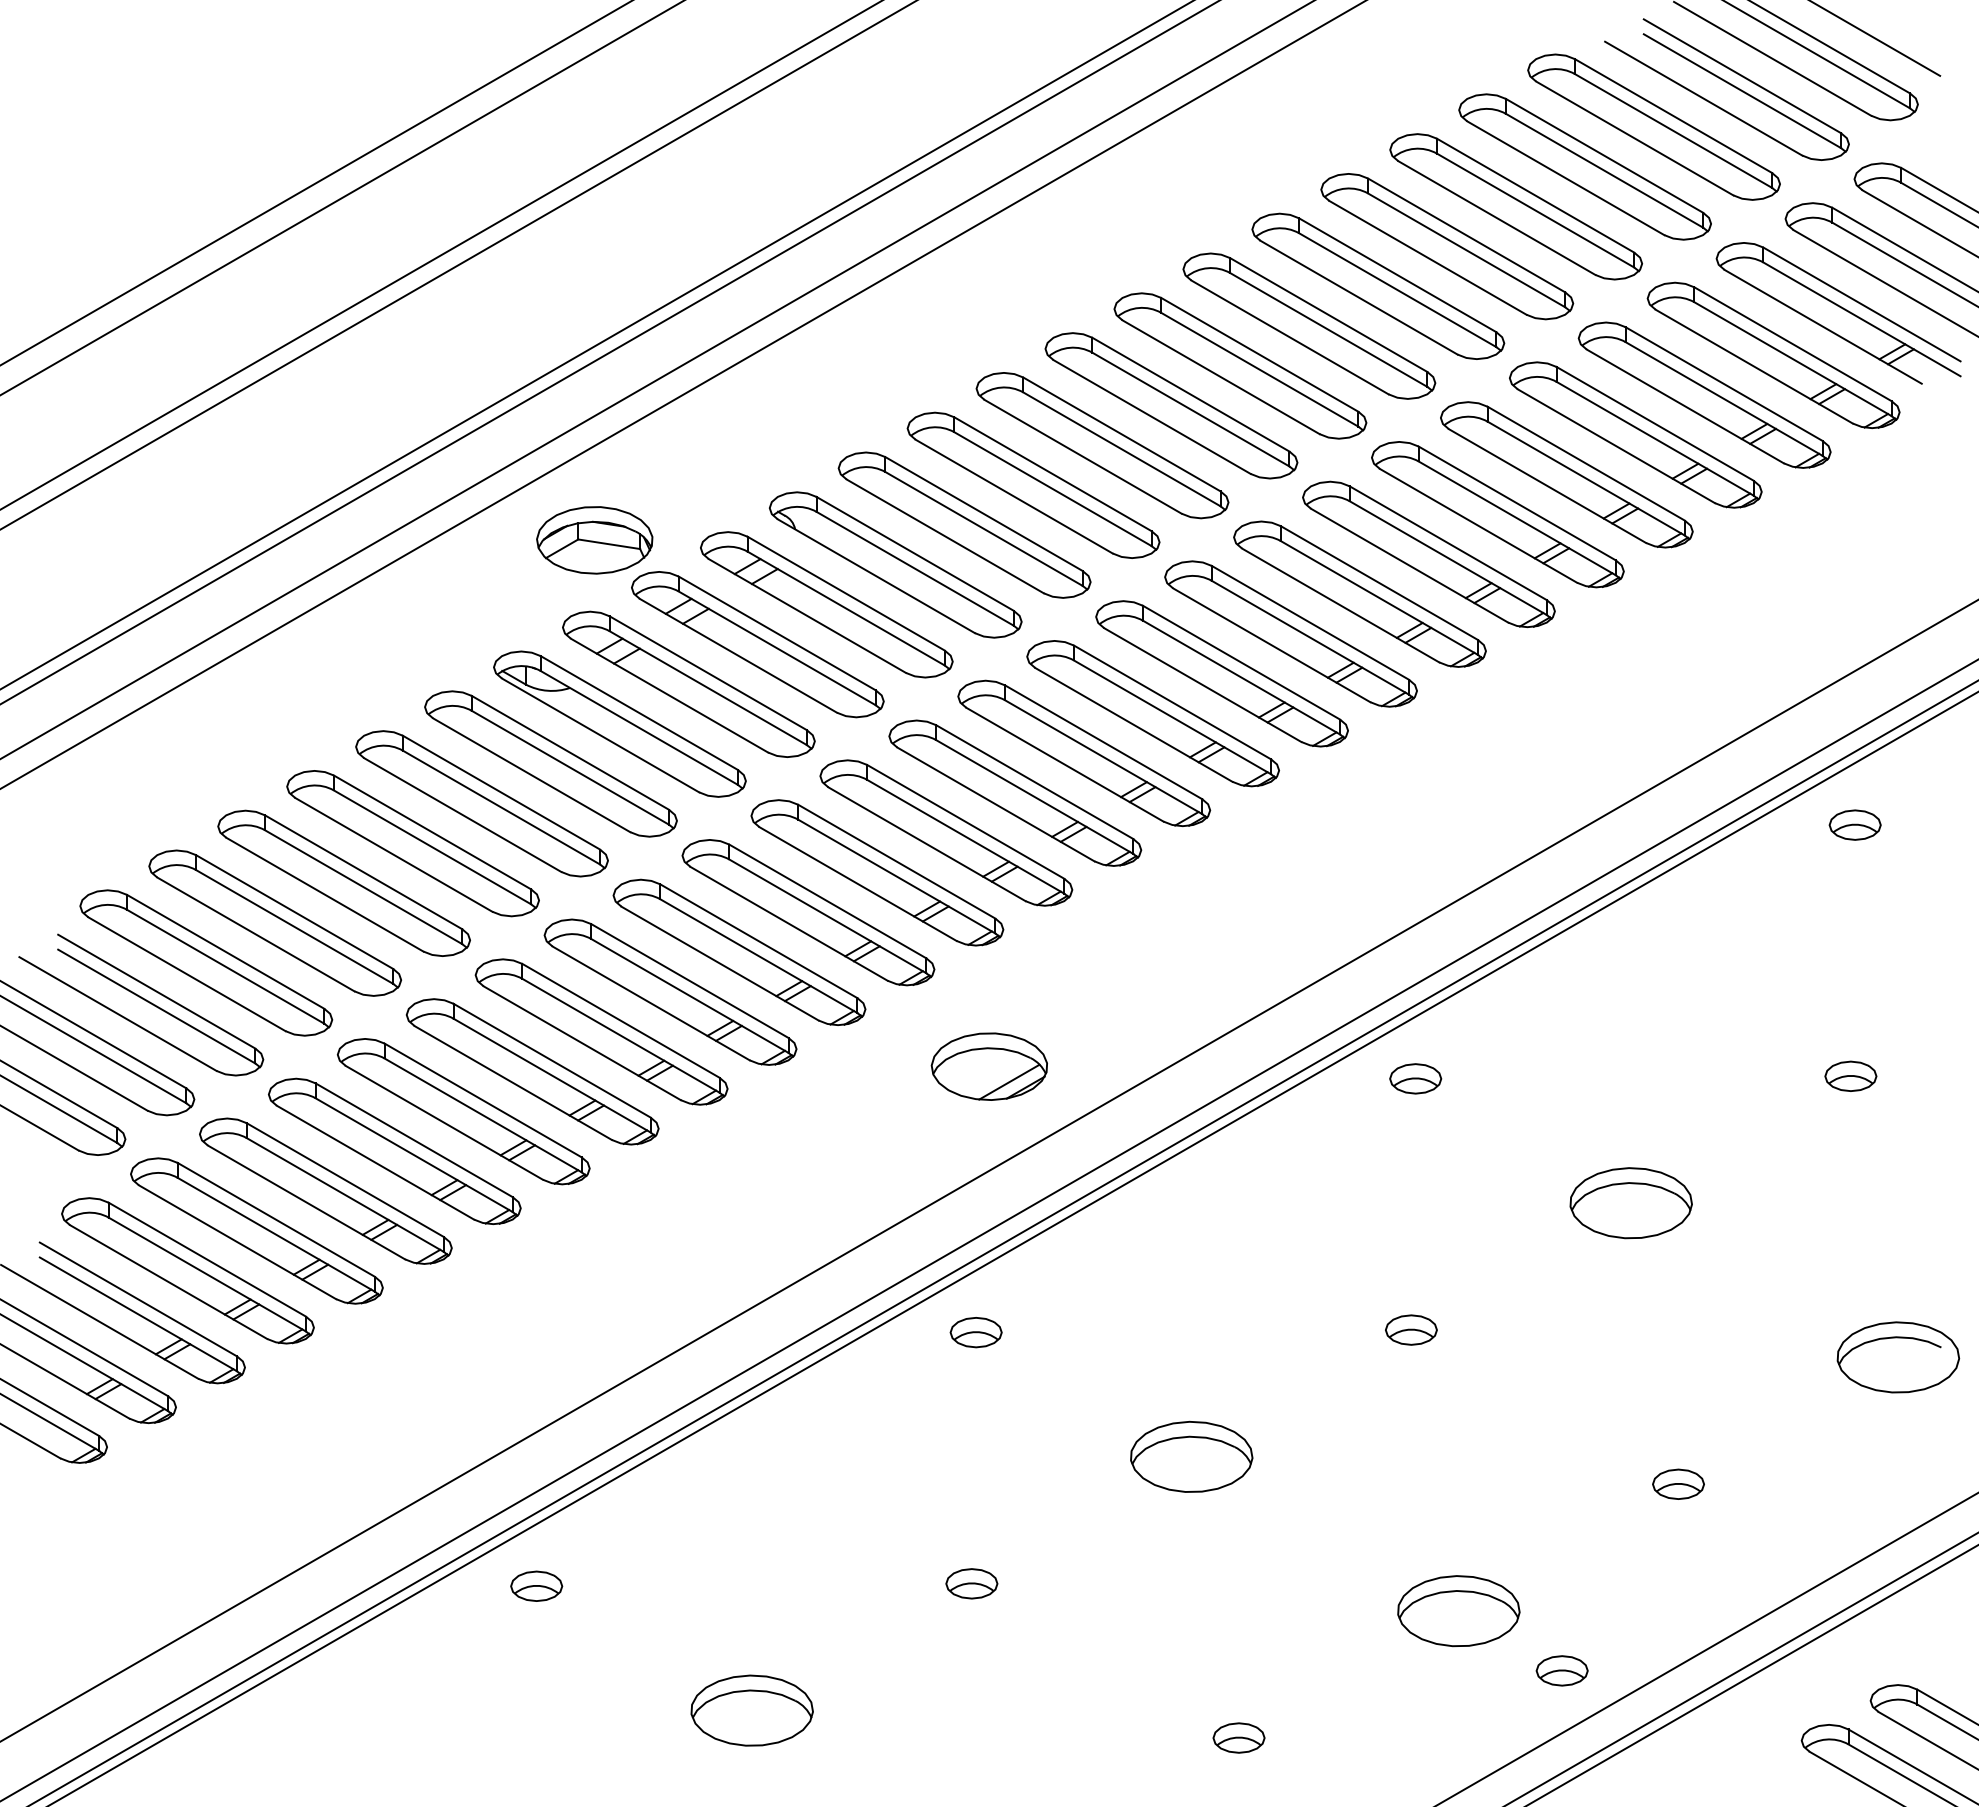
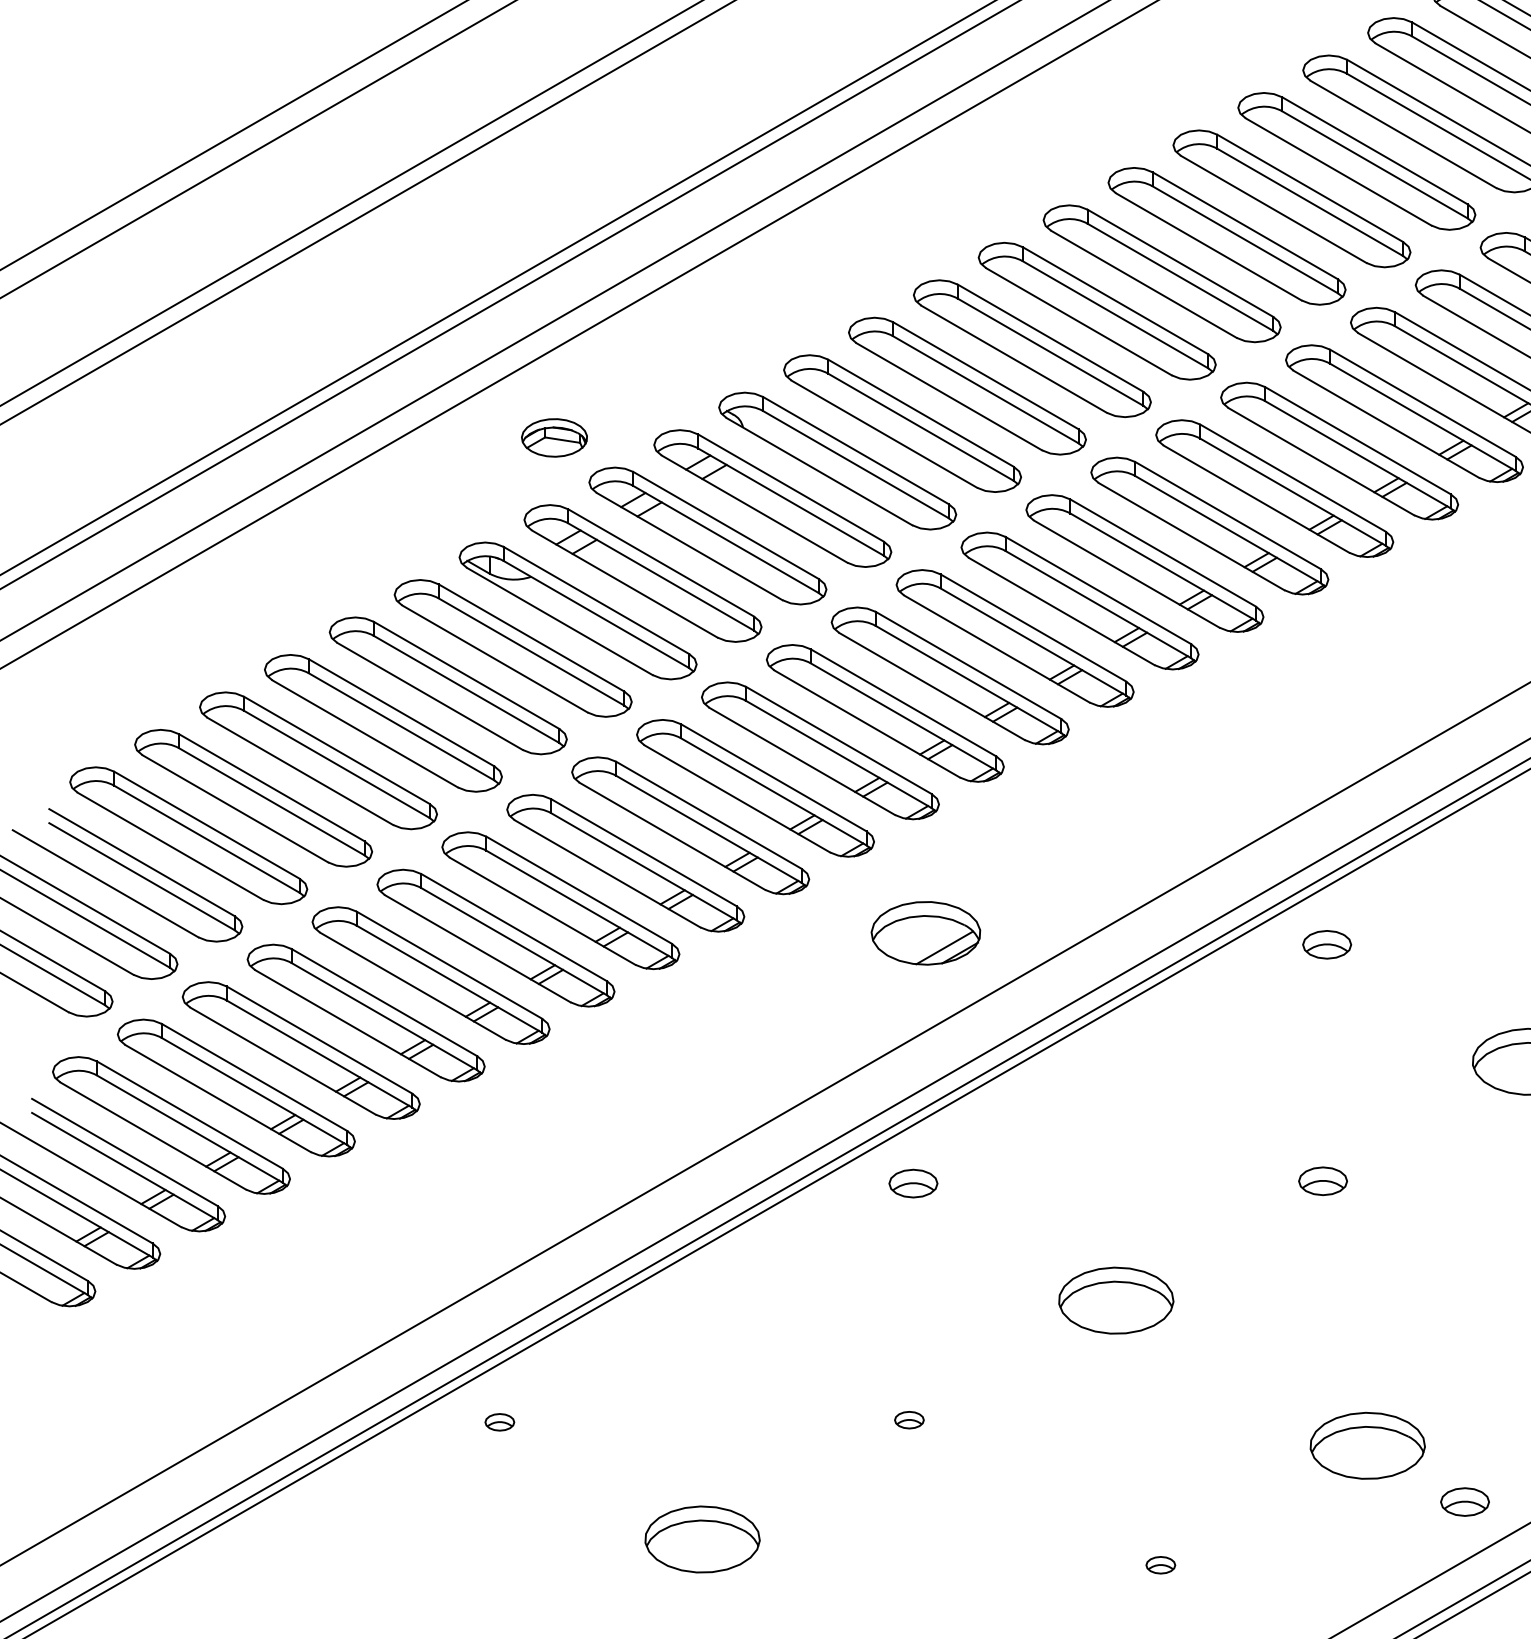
part: (594, 540) -> (554, 438), size x0.6
part: (971, 1583) -> (909, 1419), size x0.6
part: (536, 1585) -> (499, 1421), size x0.6
part: (1238, 1737) -> (1160, 1564), size x0.6

